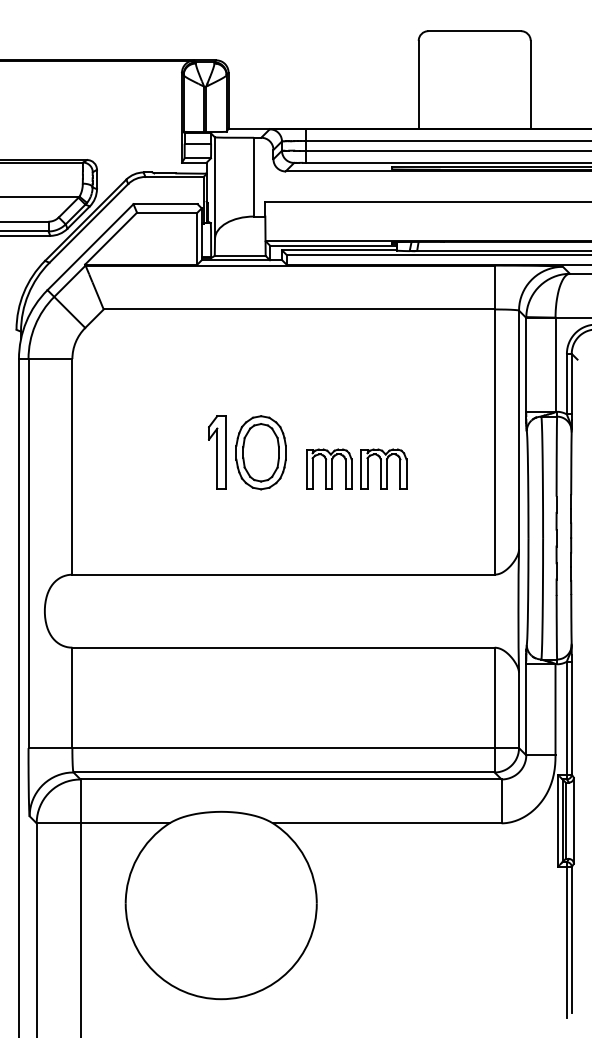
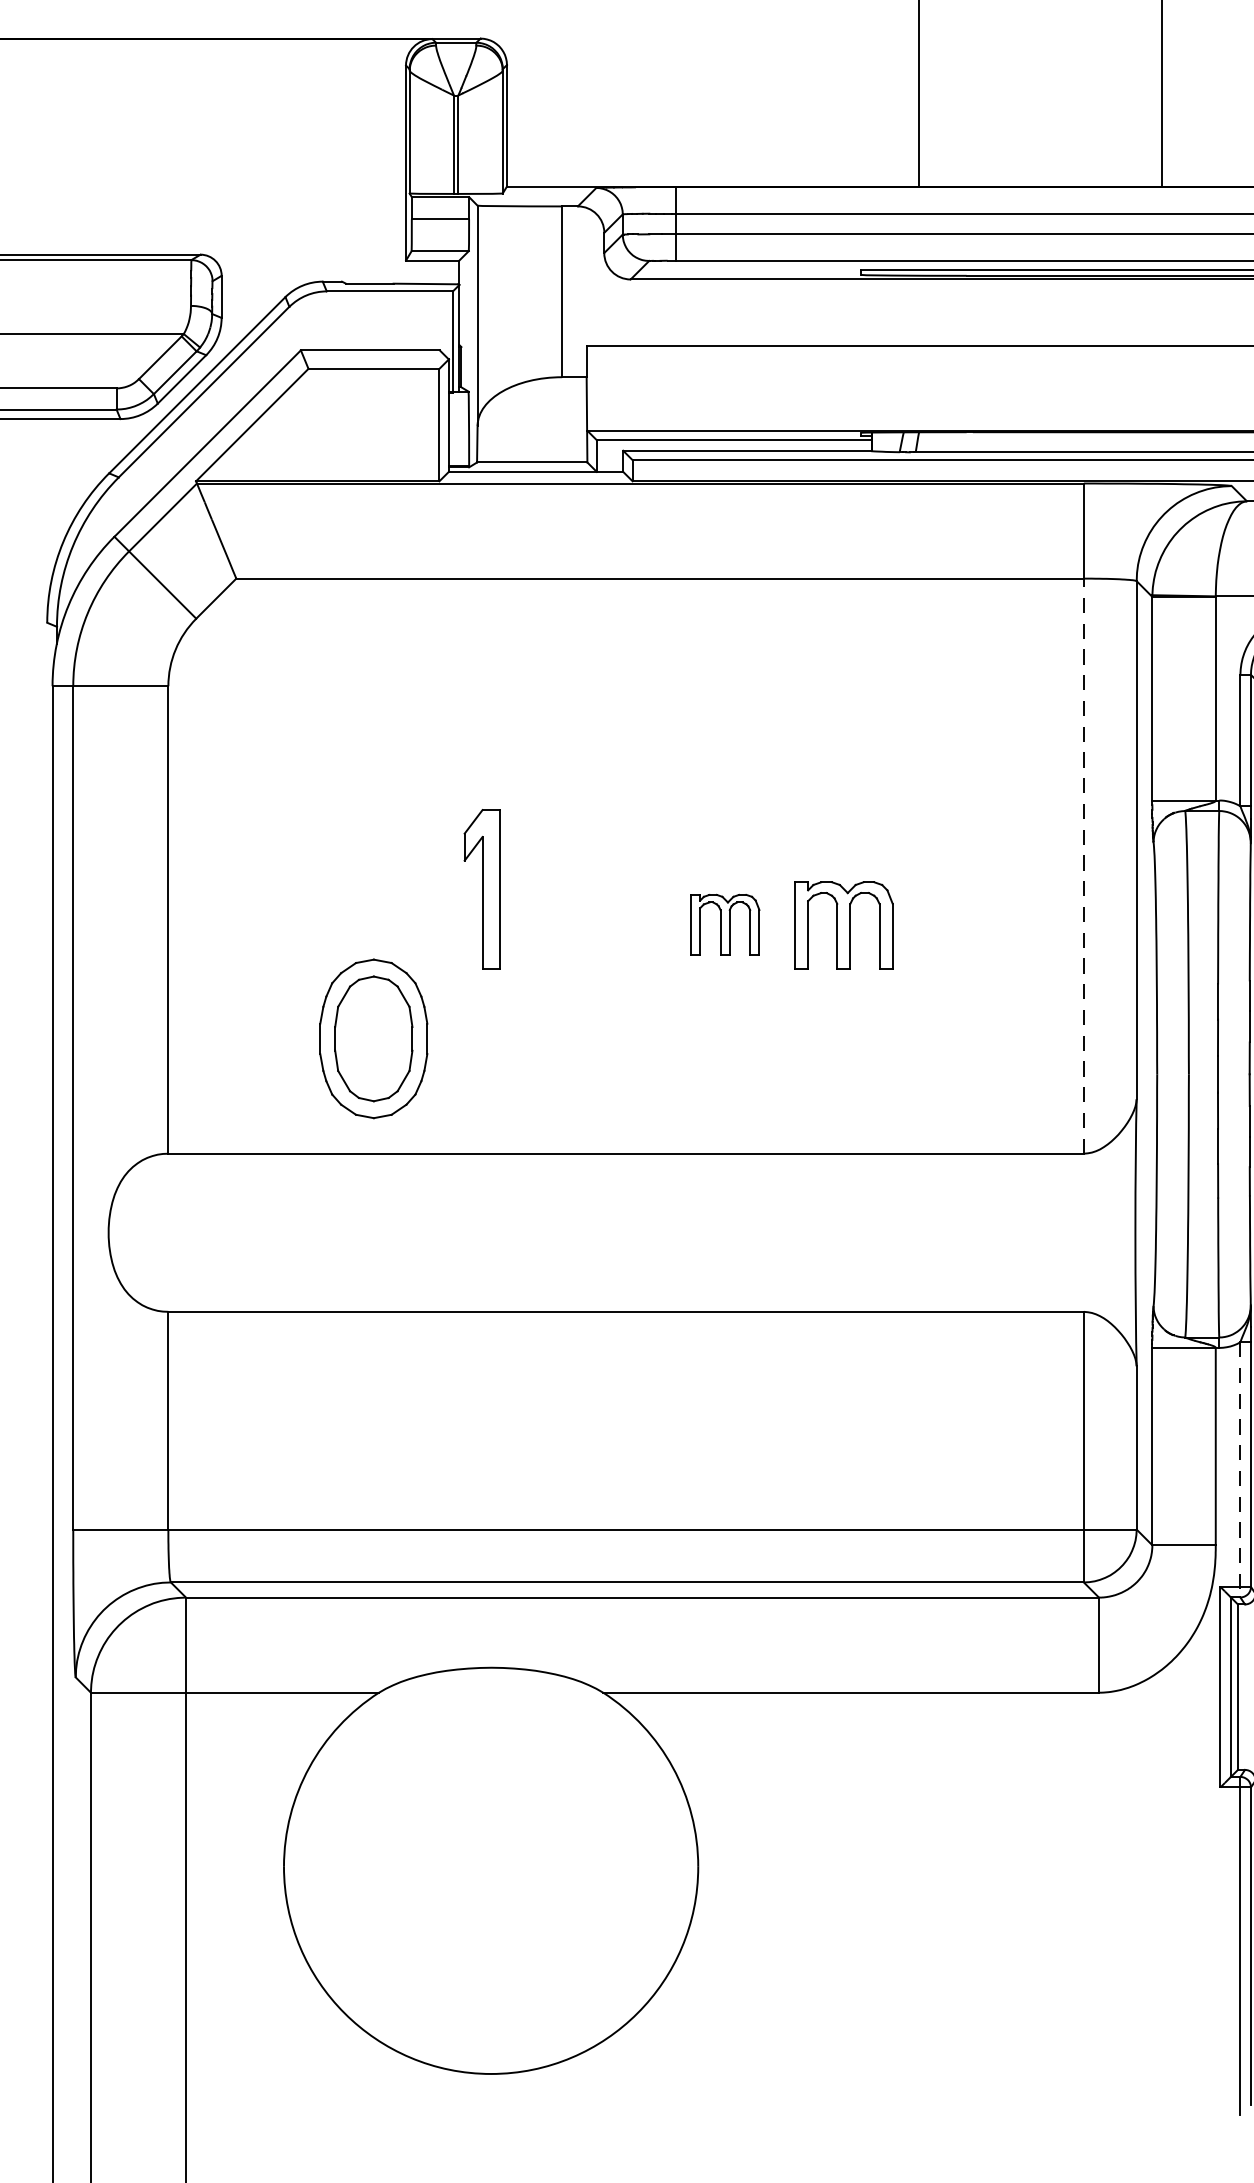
line: (494, 442) -> (1083, 867), solid -> dashed
part: (260, 452) -> (372, 1038), moved
part: (329, 468) -> (725, 923), size x0.7
line: (566, 720) -> (1239, 1469), solid -> dashed

